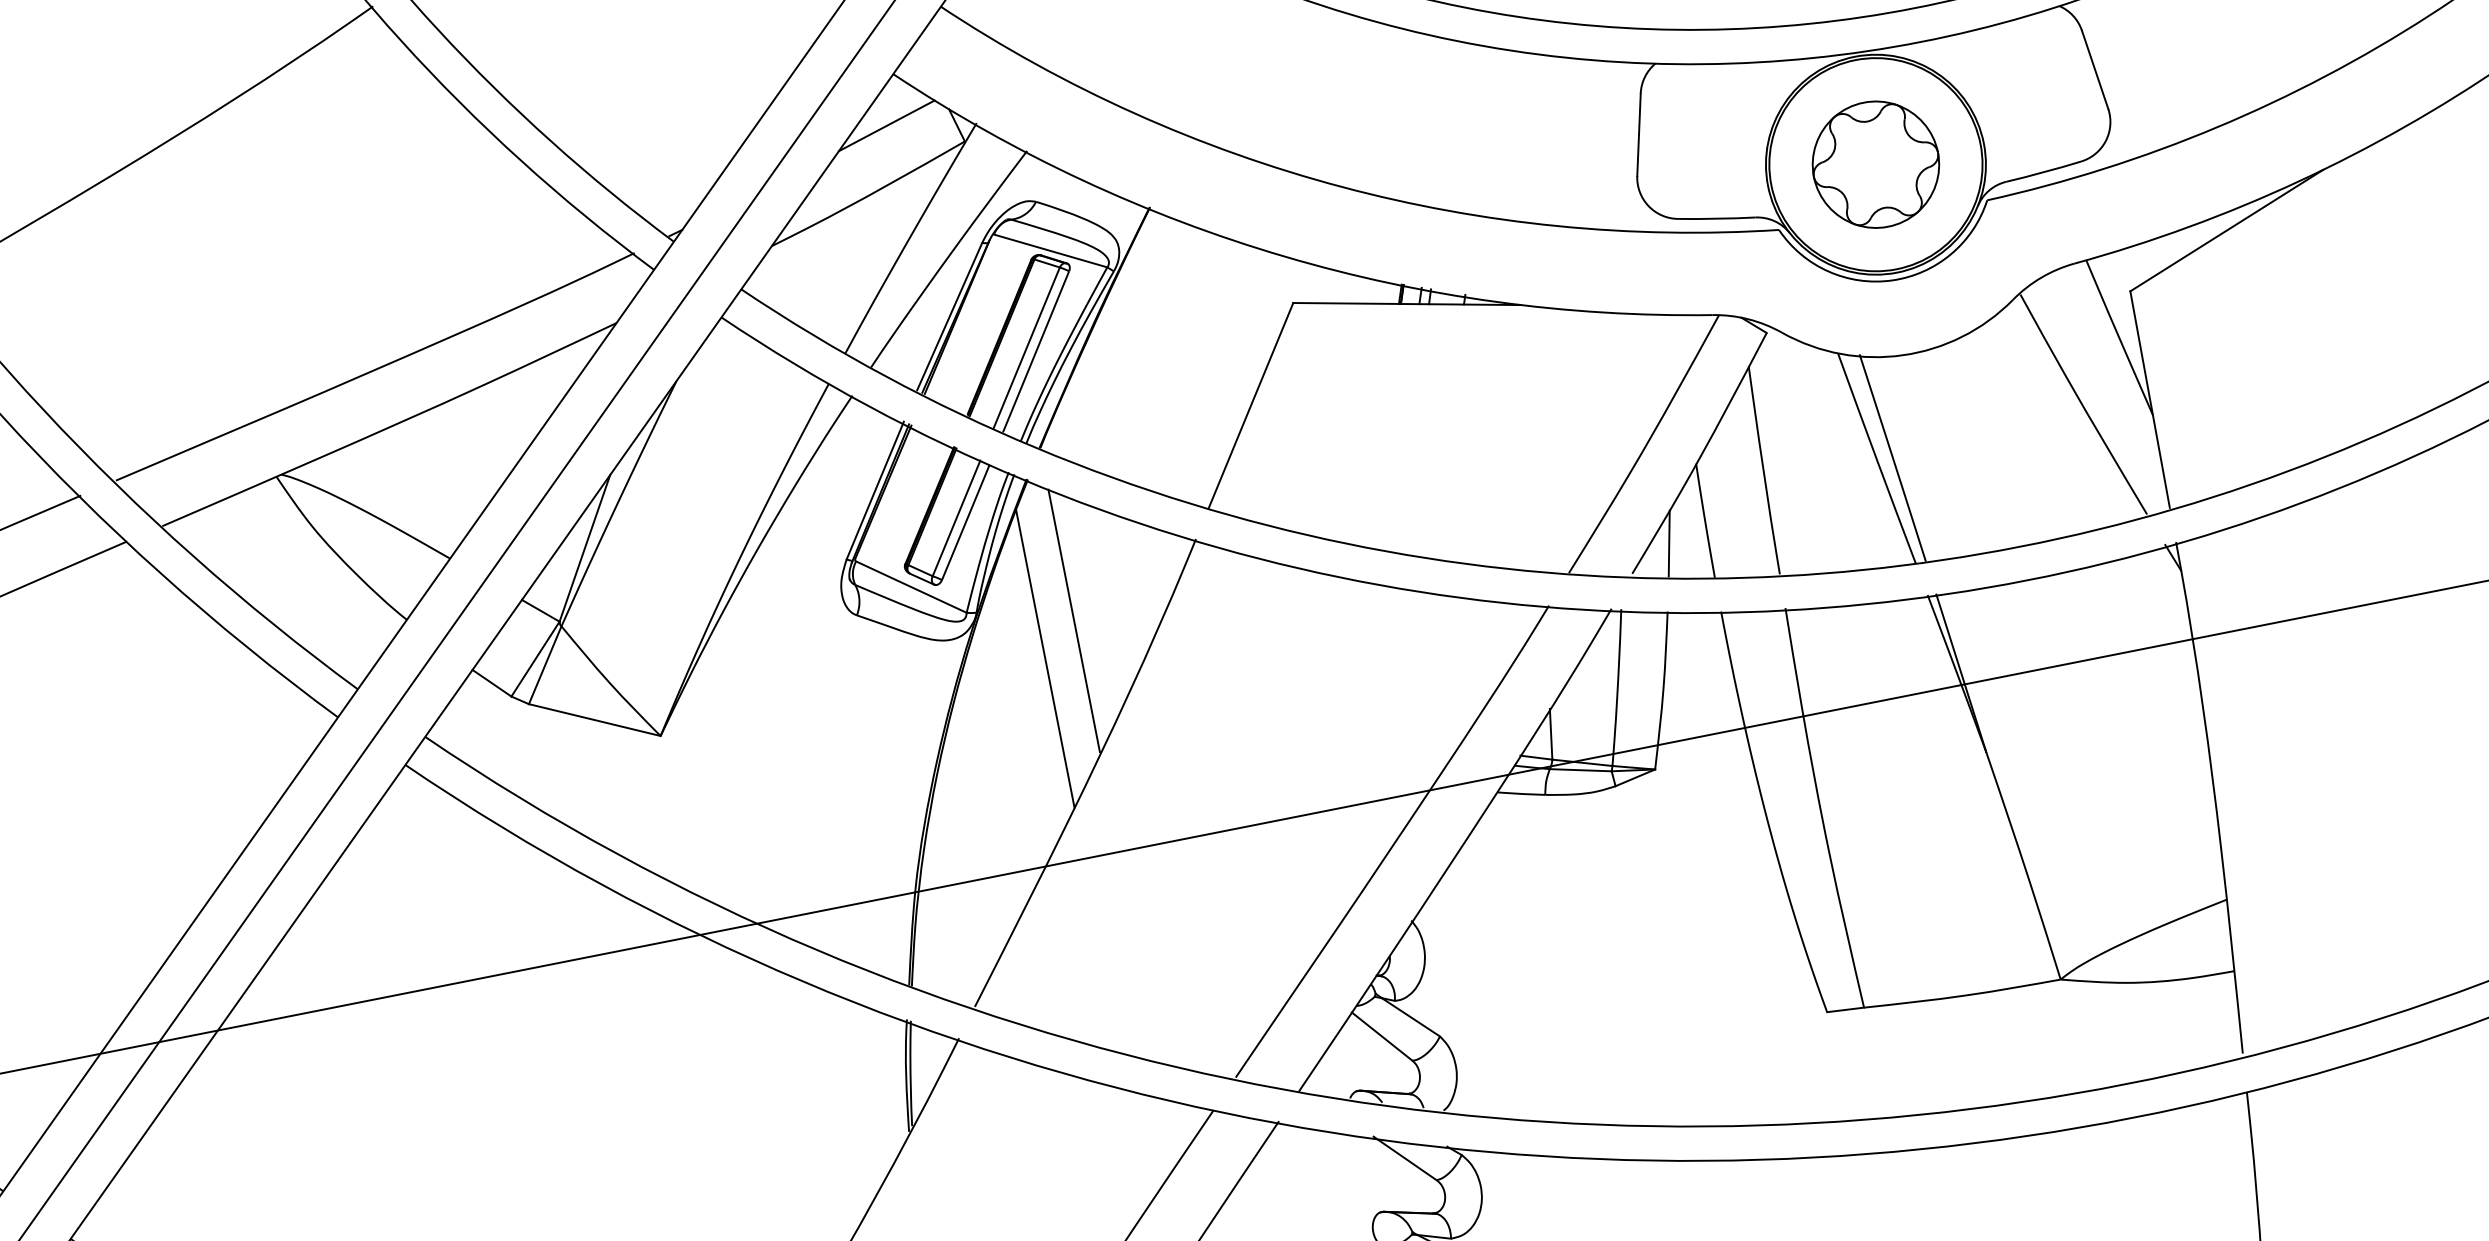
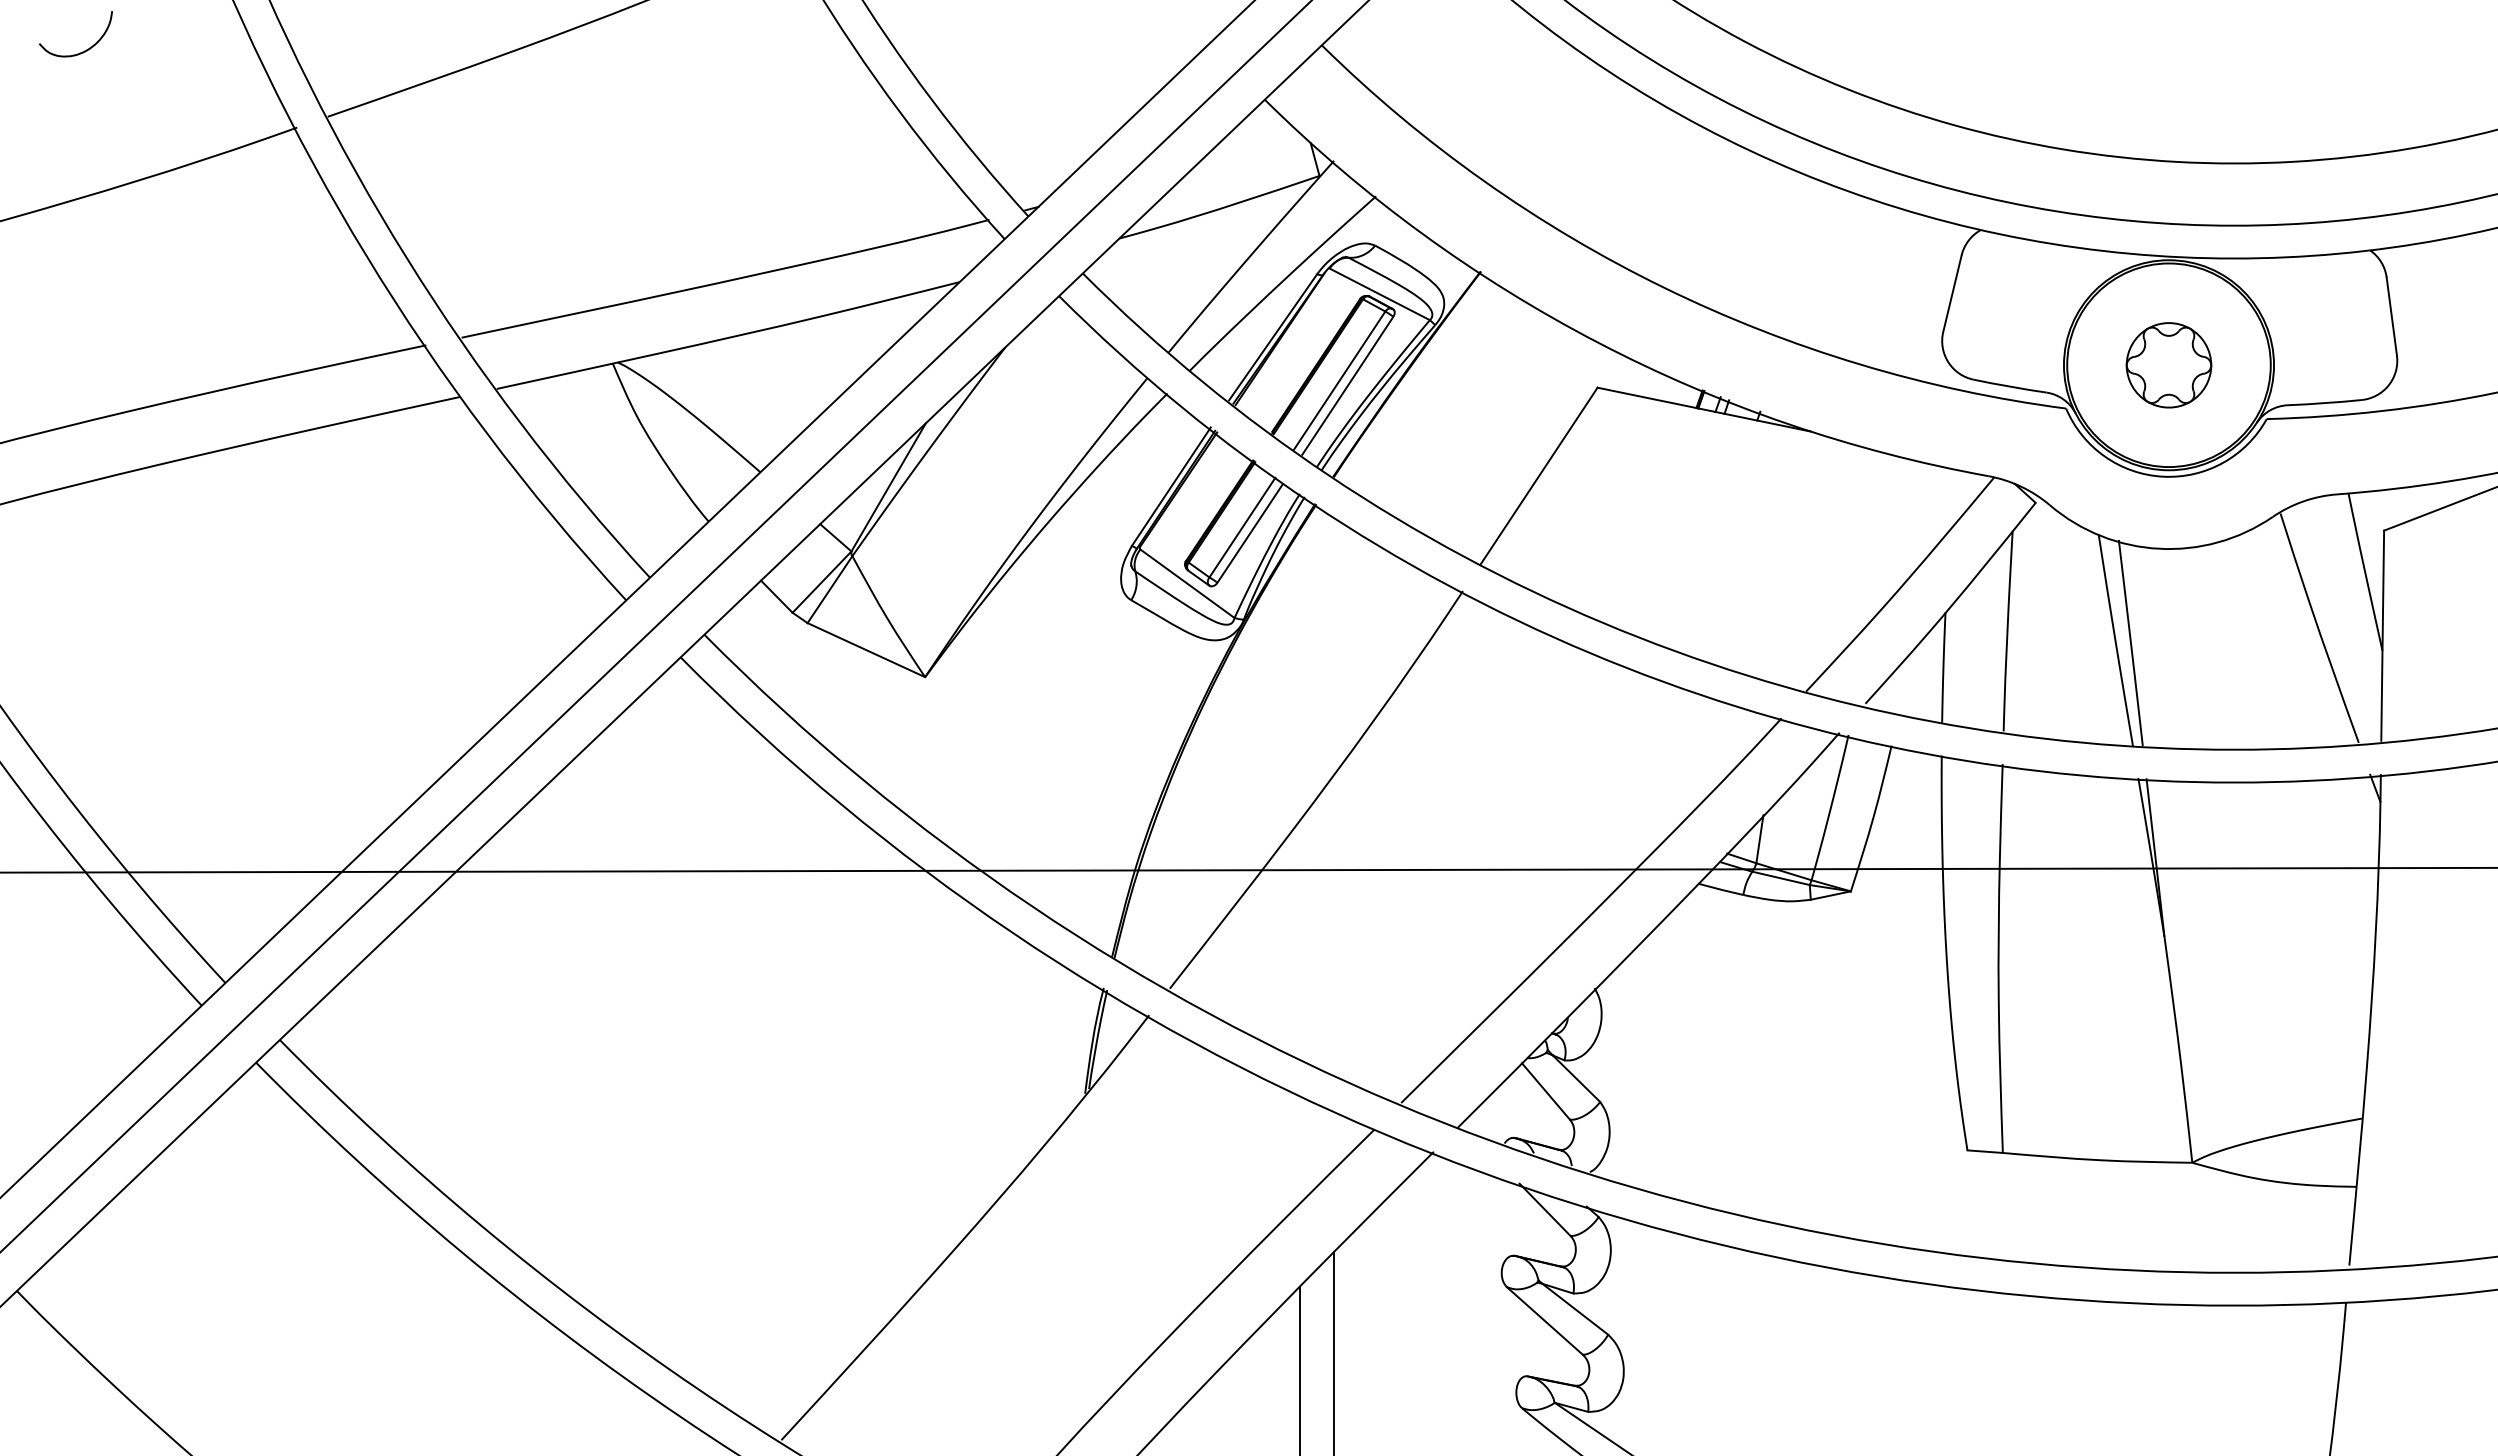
line: (885, 125) -> (1248, 146), removed
part: (1875, 165) -> (2168, 365), size x0.7
line: (1668, 542) -> (1905, 681), removed
line: (1073, 620) -> (1333, 644), removed
line: (1045, 658) -> (1299, 675), removed

